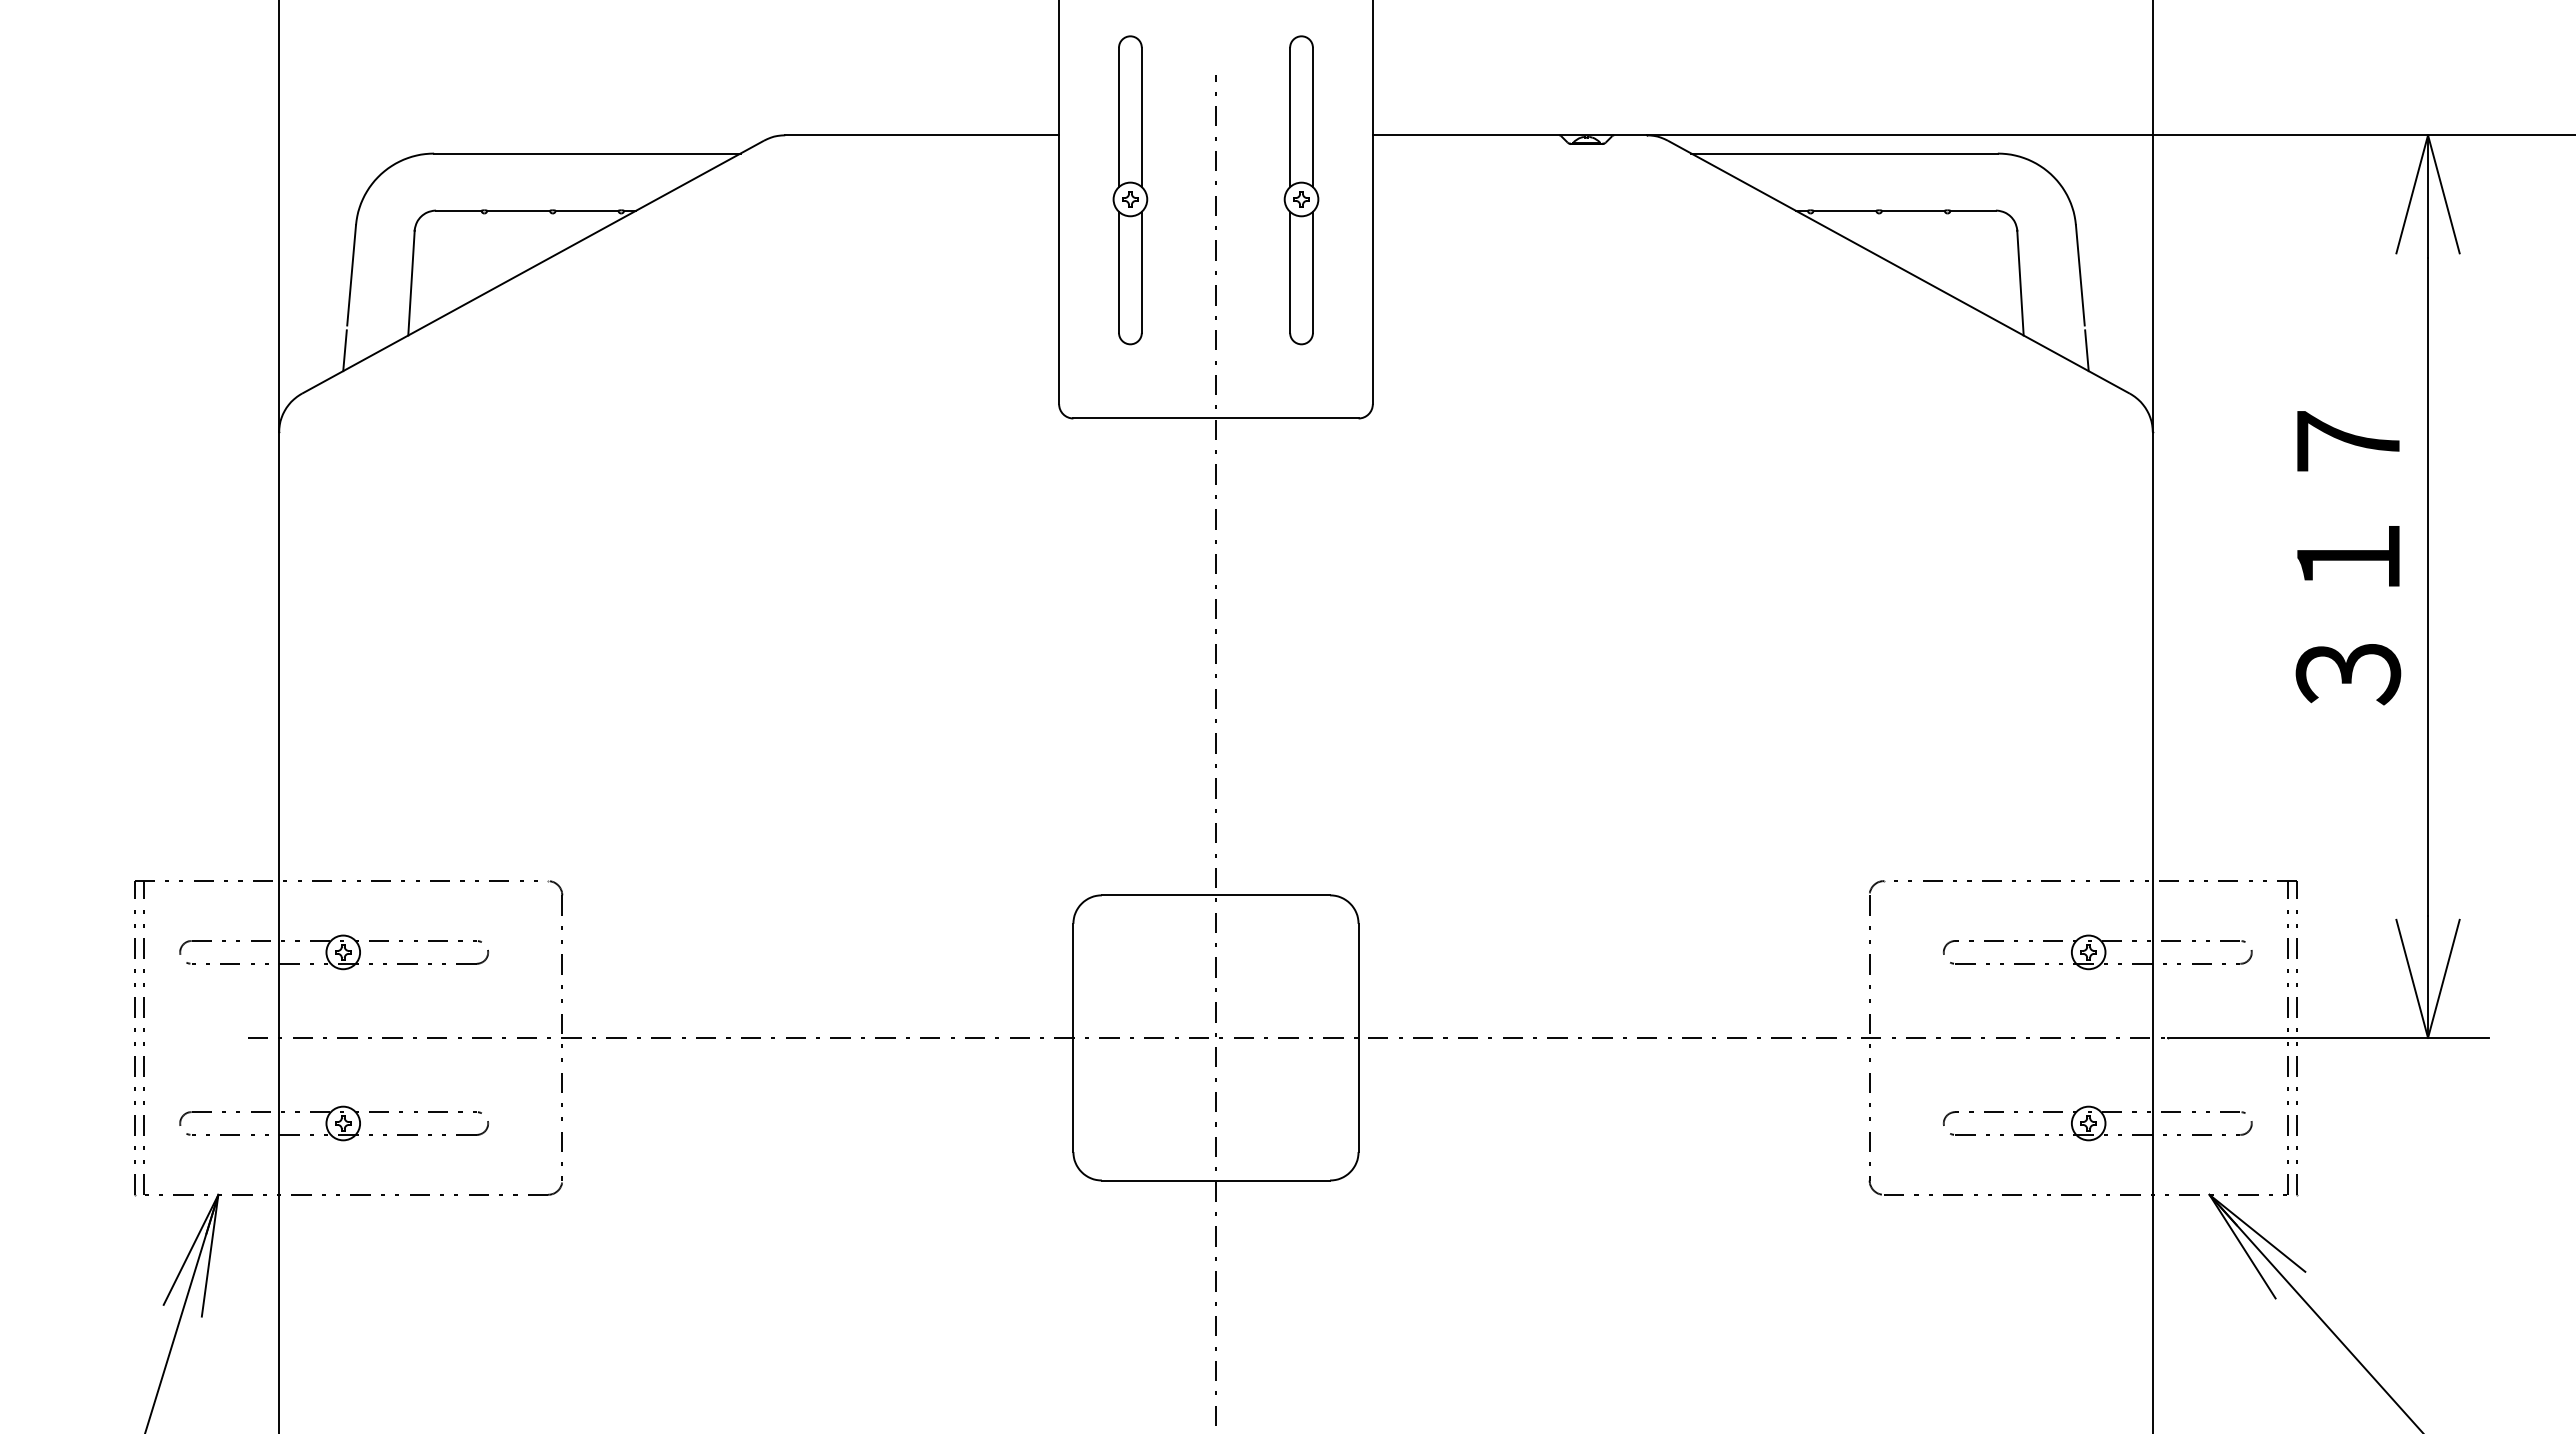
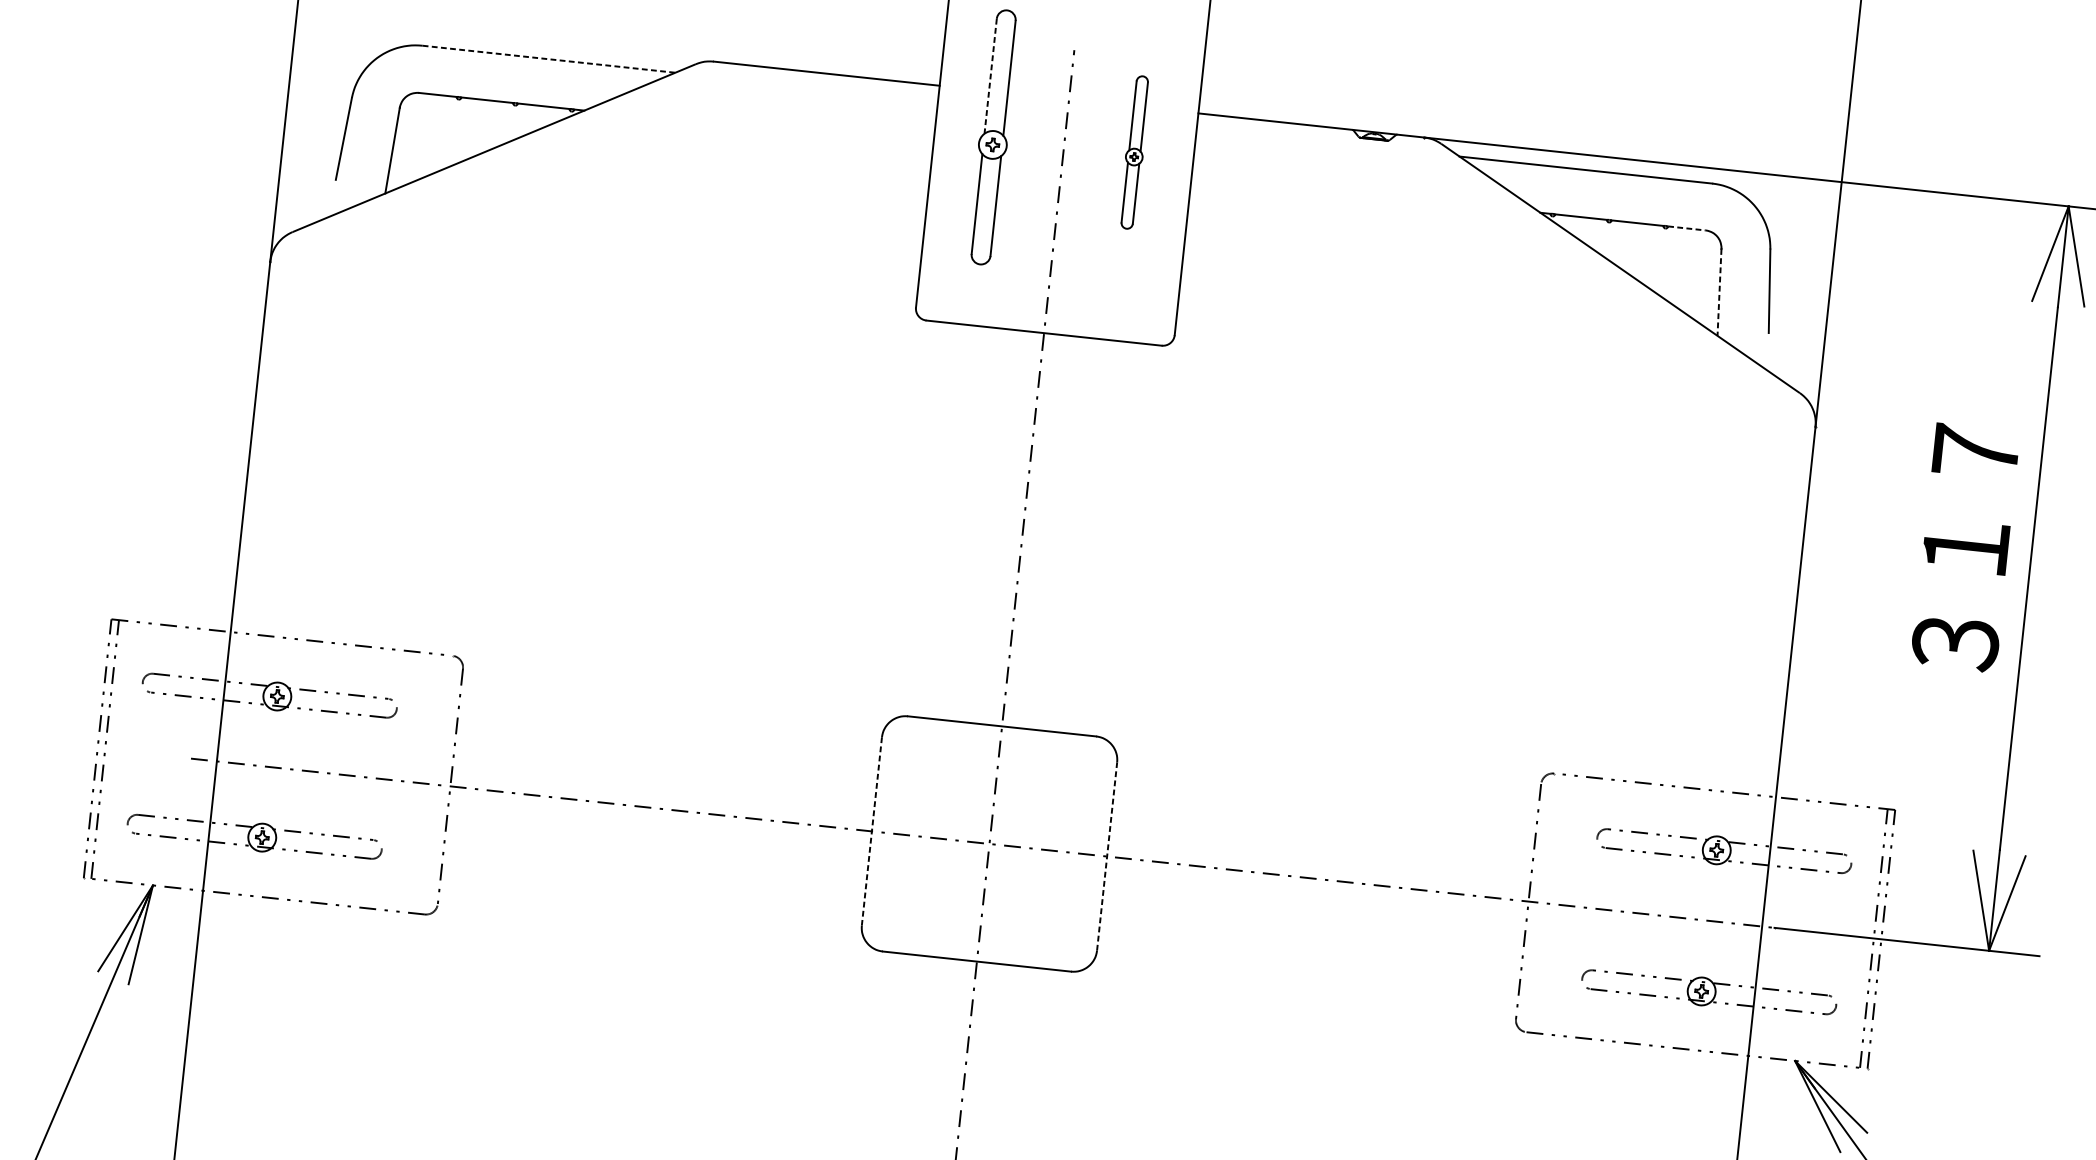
line: (1119, 117) -> (991, 76), solid -> dashed
line: (587, 153) -> (549, 59), solid -> dashed
part: (1301, 190) -> (1134, 152), size x0.6
line: (1973, 210) -> (1687, 228), solid -> dashed
line: (2020, 283) -> (1719, 292), solid -> dashed
line: (344, 350) -> (331, 200), removed
line: (2086, 350) -> (1768, 353), removed
line: (1358, 1037) -> (1107, 856), solid -> dashed
line: (1073, 1038) -> (871, 831), solid -> dashed

